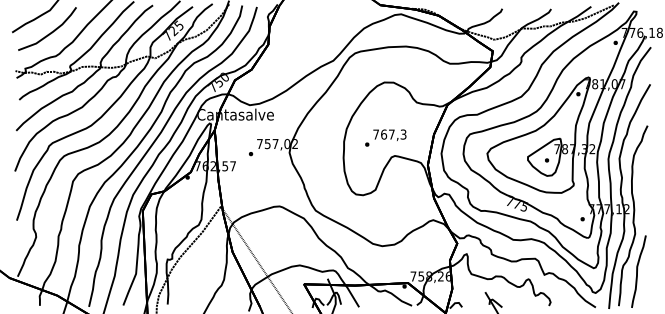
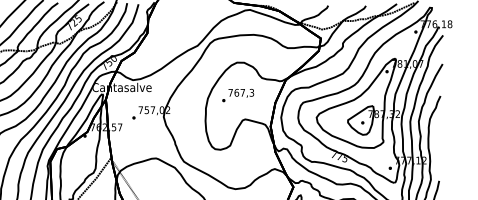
text: (385, 137) -> (237, 95), moved

